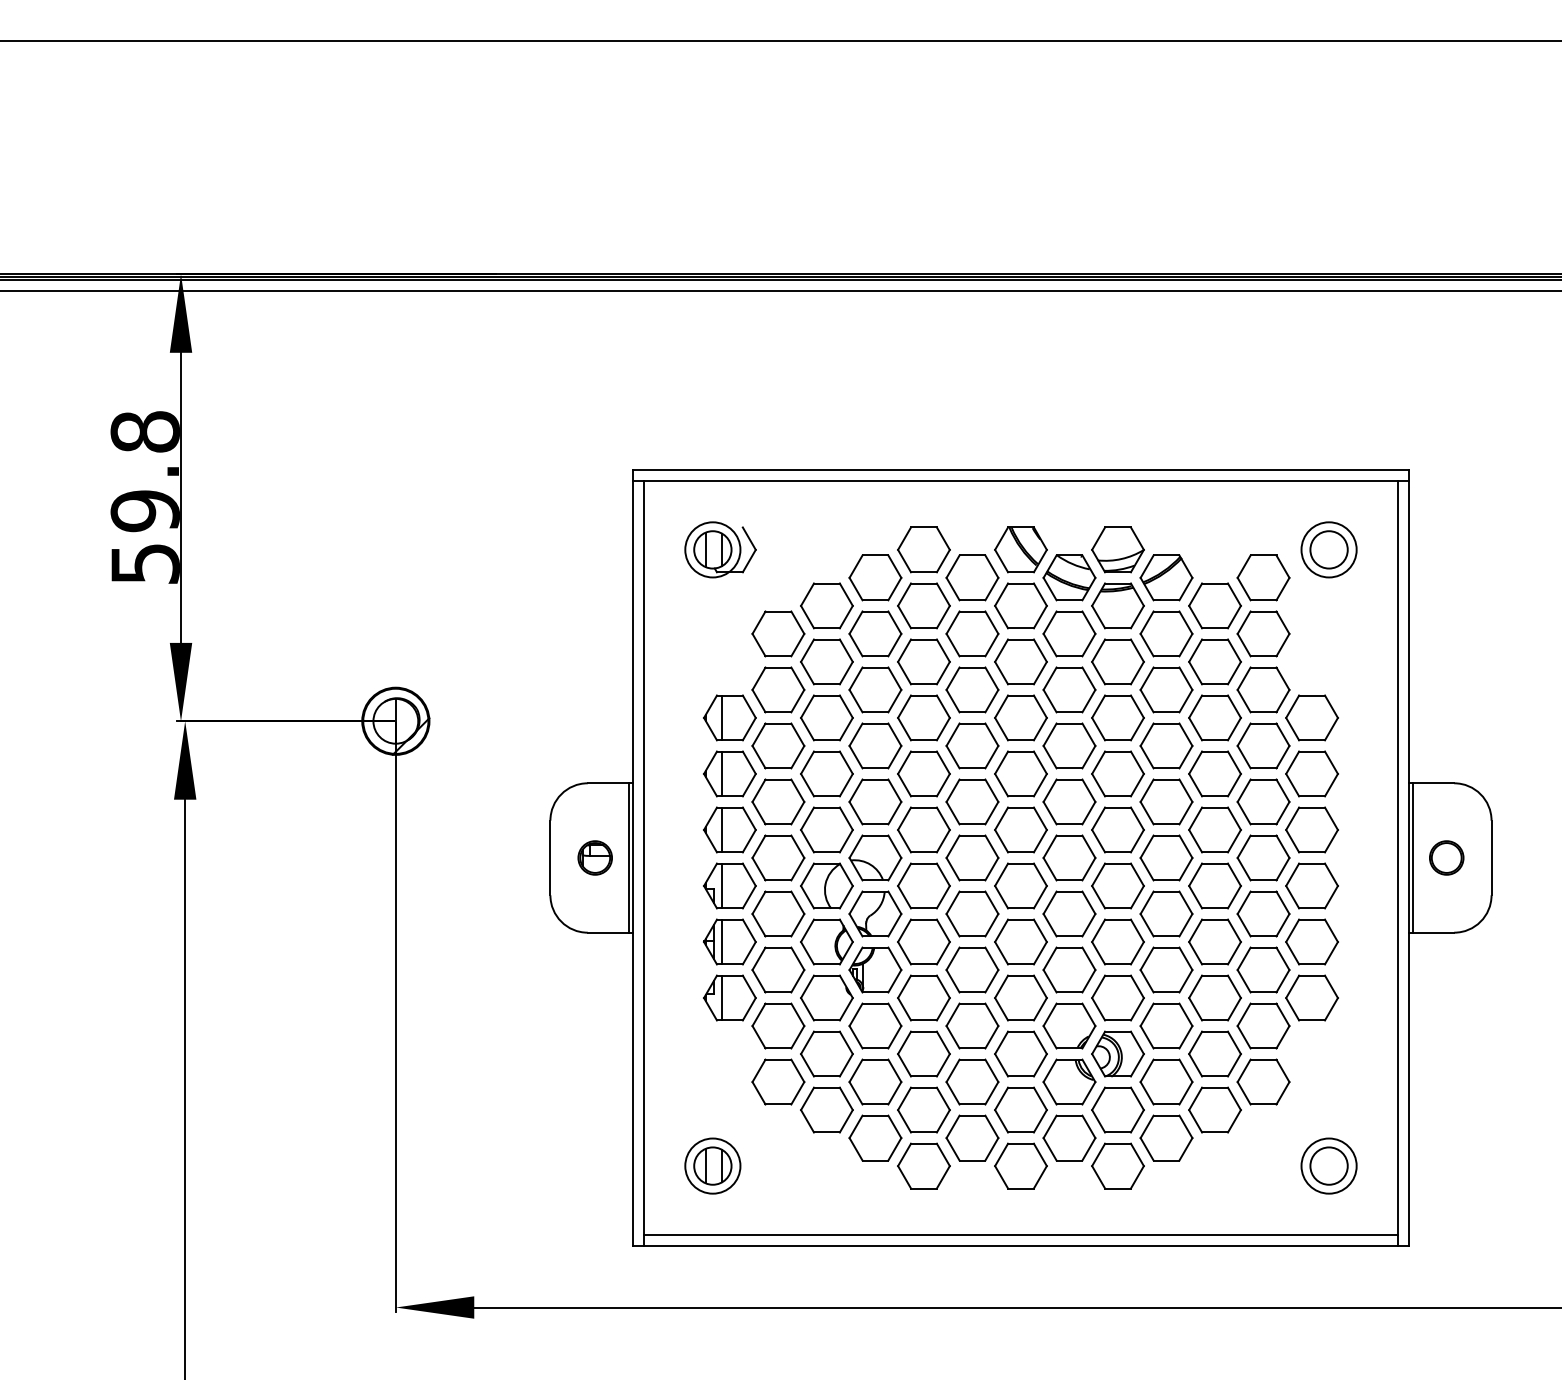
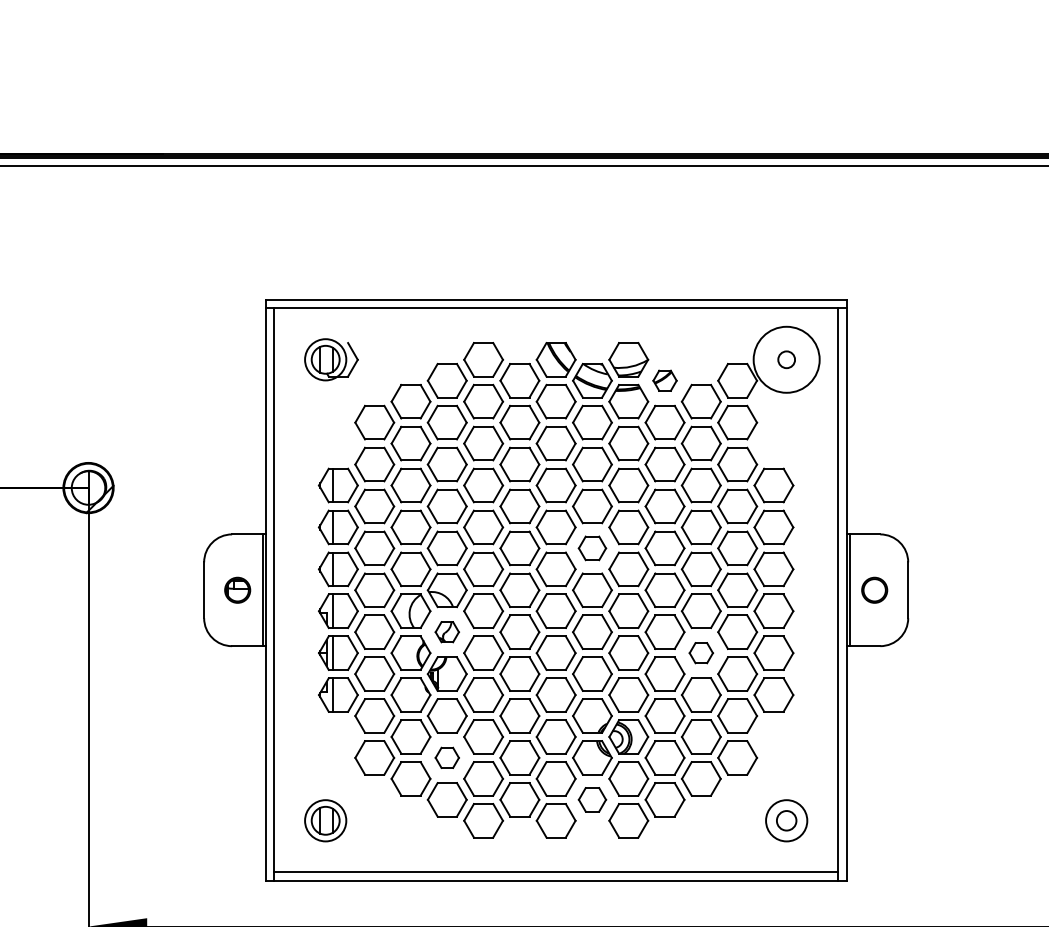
circle: (1328, 549) -> (786, 359), size x0.6
circle: (1328, 549) -> (786, 359), size x1.6
part: (1166, 577) -> (665, 380), size x0.6
part: (1069, 801) -> (592, 548), size x0.7
part: (875, 913) -> (447, 631), size x0.6
part: (1214, 941) -> (700, 652), size x0.6
part: (875, 1081) -> (447, 757), size x0.6
part: (1069, 1137) -> (592, 799), size x0.7
circle: (1328, 1165) -> (786, 820), size x0.7

